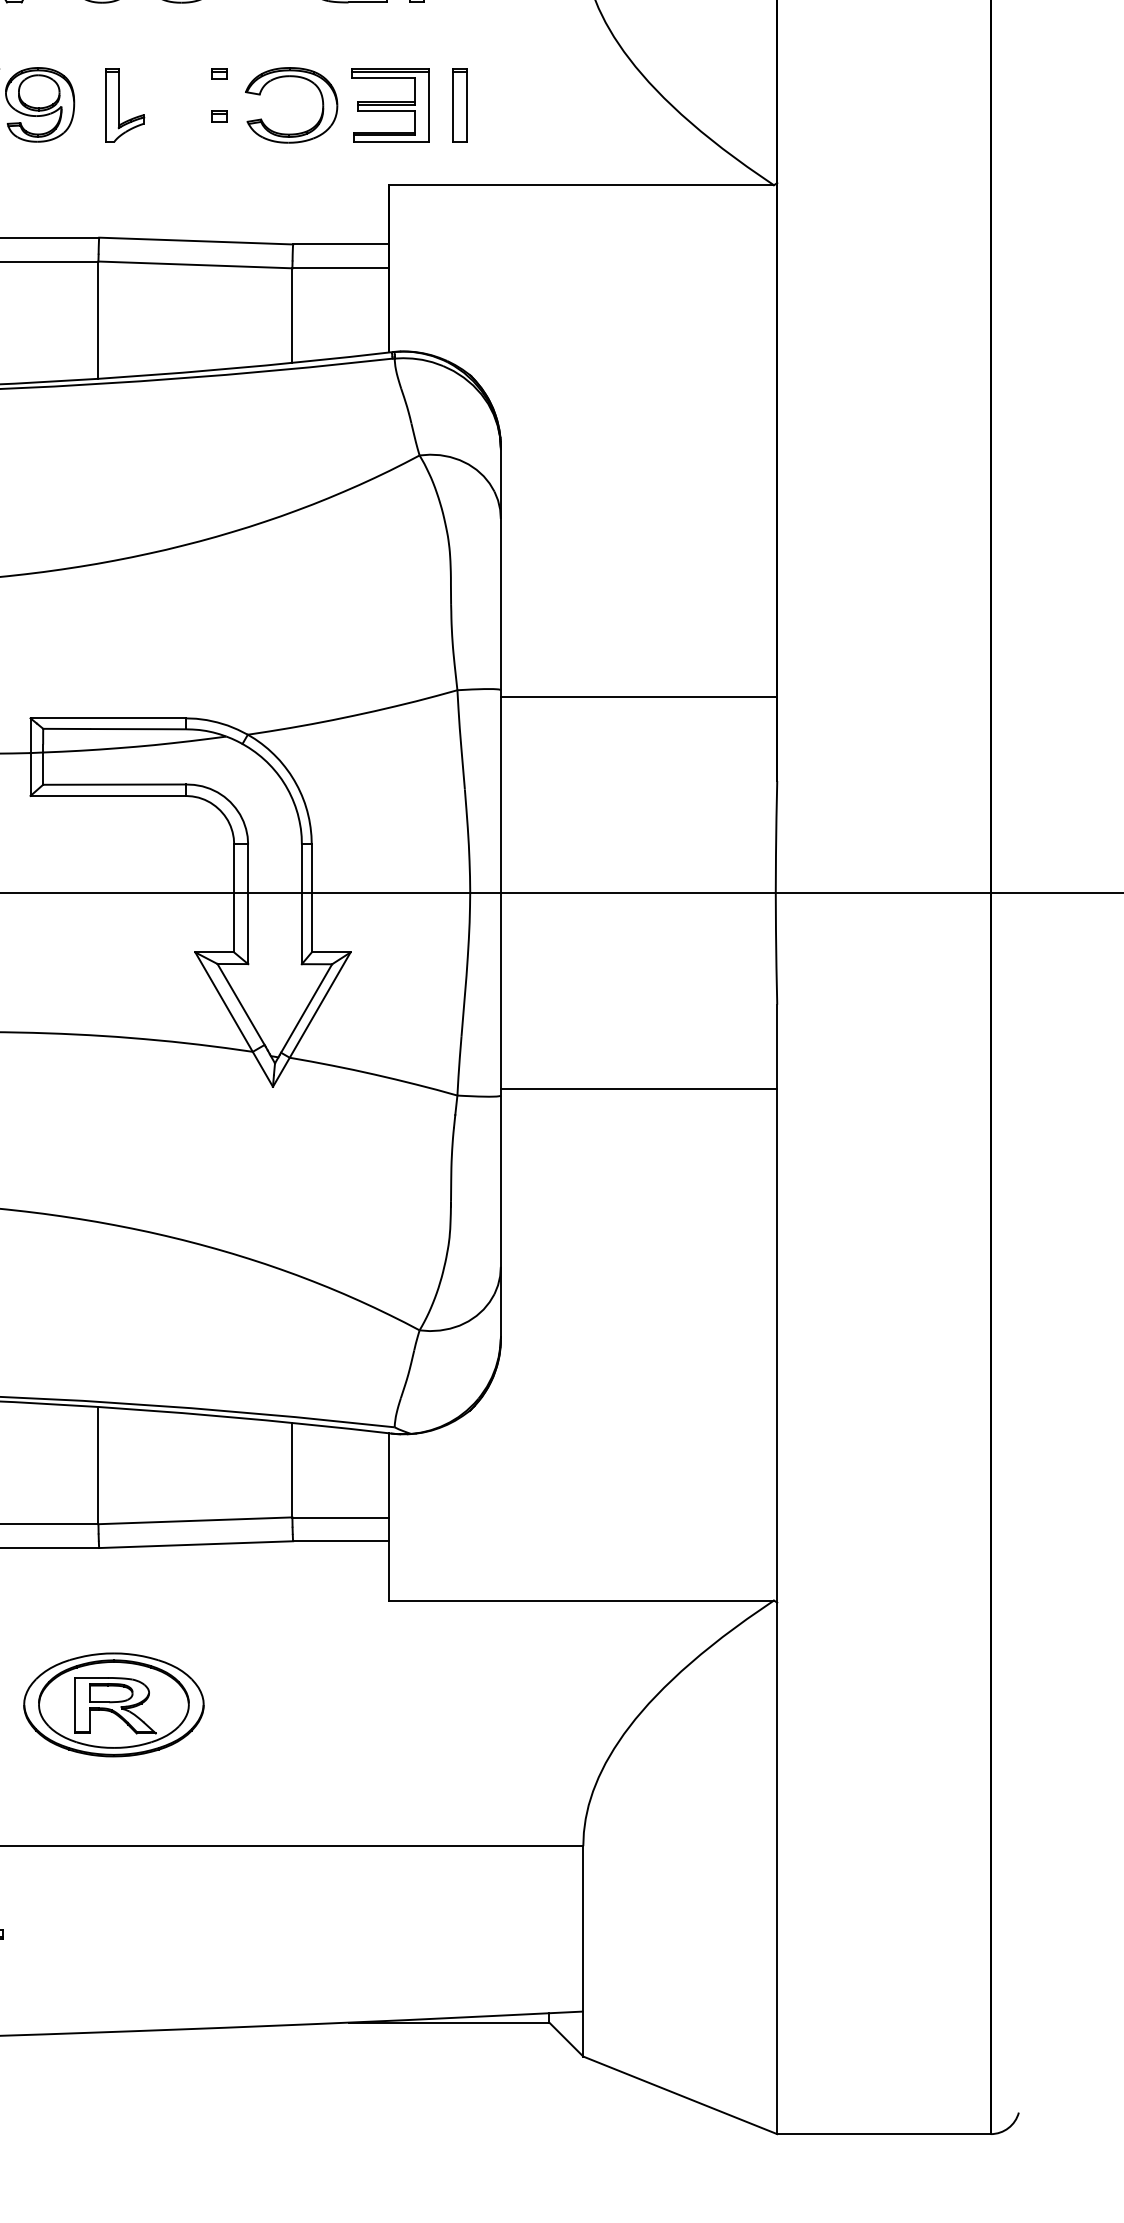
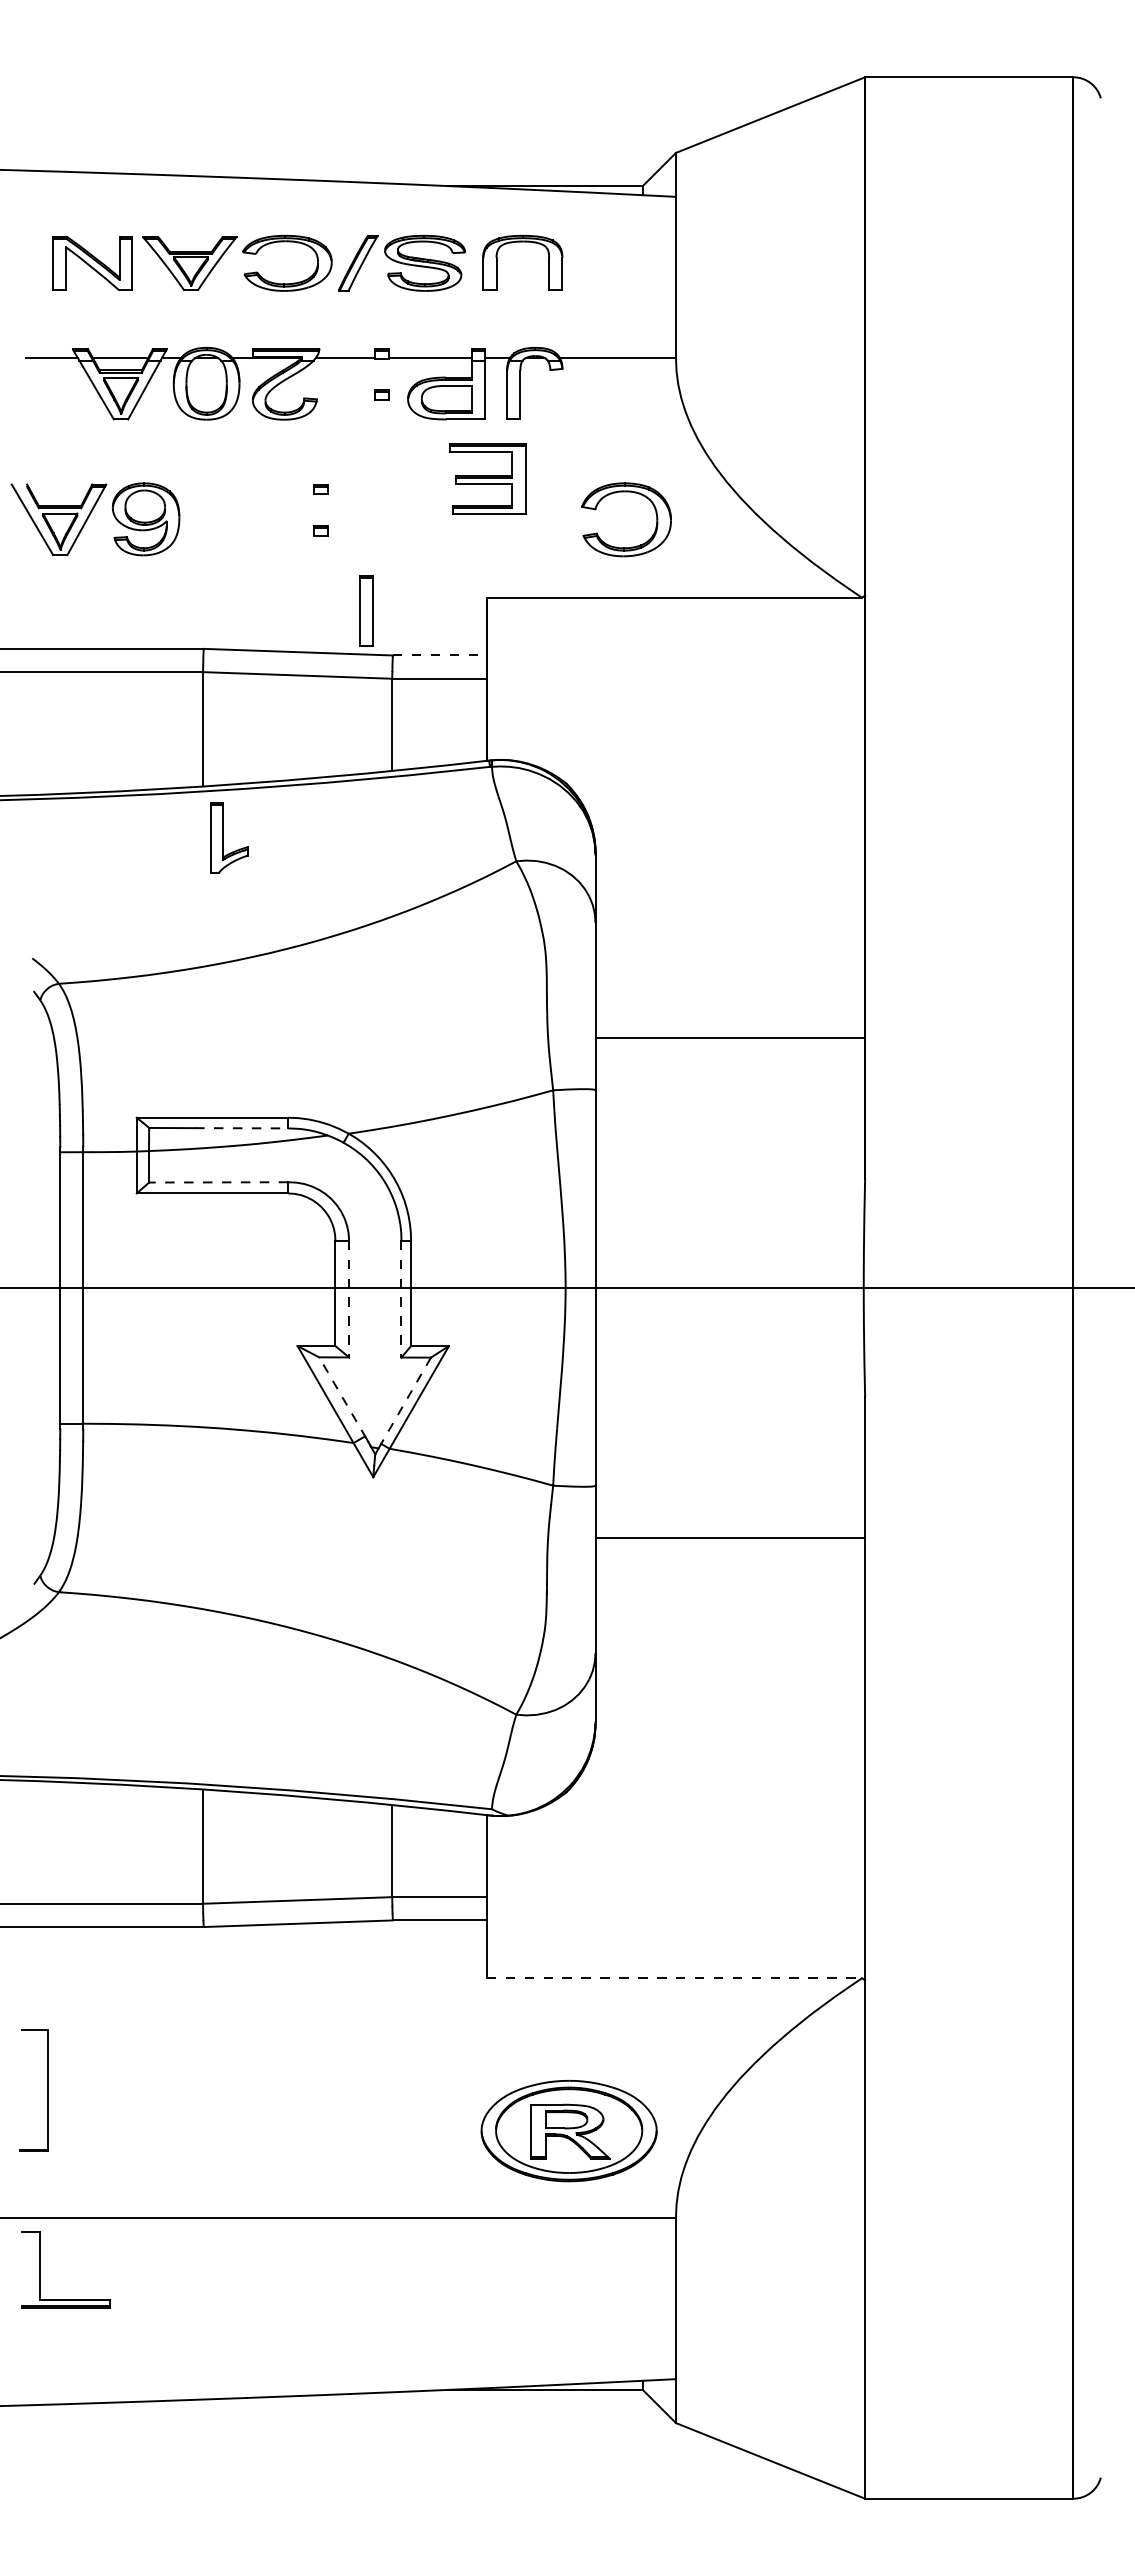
part: (291, 77) -> (626, 492), moved
part: (125, 105) -> (229, 837), moved
part: (390, 105) -> (487, 478), moved
part: (459, 105) -> (366, 610), moved
line: (340, 244) -> (439, 655), solid -> dashed
line: (639, 696) -> (730, 1037), moved
line: (139, 729) -> (243, 1128), solid -> dashed
line: (114, 784) -> (218, 1182), solid -> dashed
line: (248, 904) -> (349, 1299), solid -> dashed
line: (301, 904) -> (401, 1299), solid -> dashed
line: (241, 1005) -> (342, 1397), solid -> dashed
line: (306, 1010) -> (405, 1402), solid -> dashed
line: (639, 1089) -> (730, 1538), moved
line: (581, 1600) -> (674, 1978), solid -> dashed
part: (113, 1705) -> (568, 2131), moved

